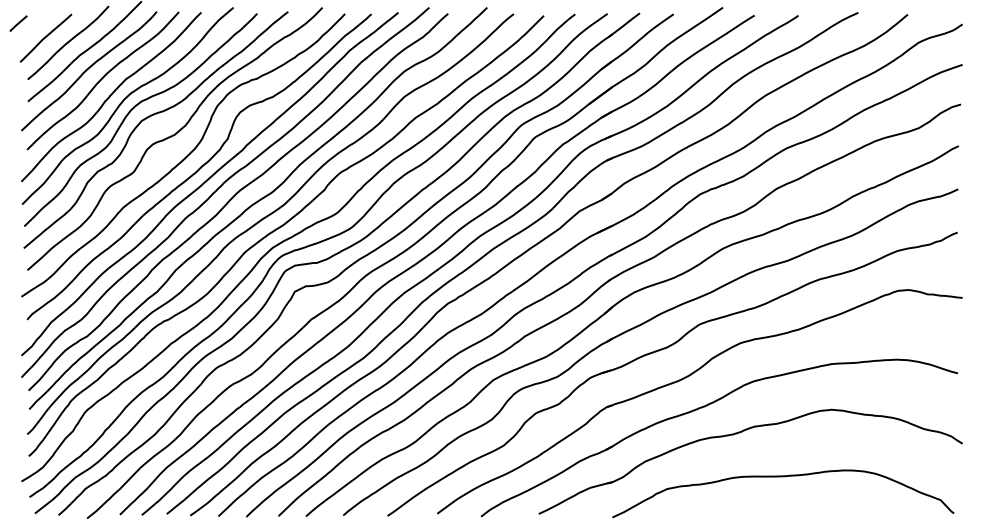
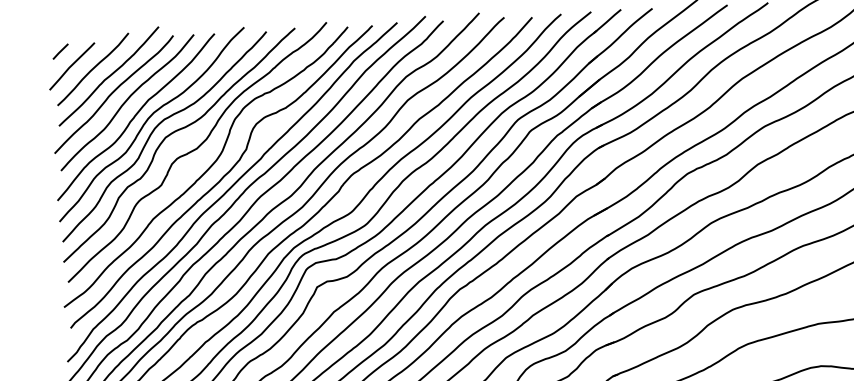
line: (18, 23) -> (60, 51), moved

